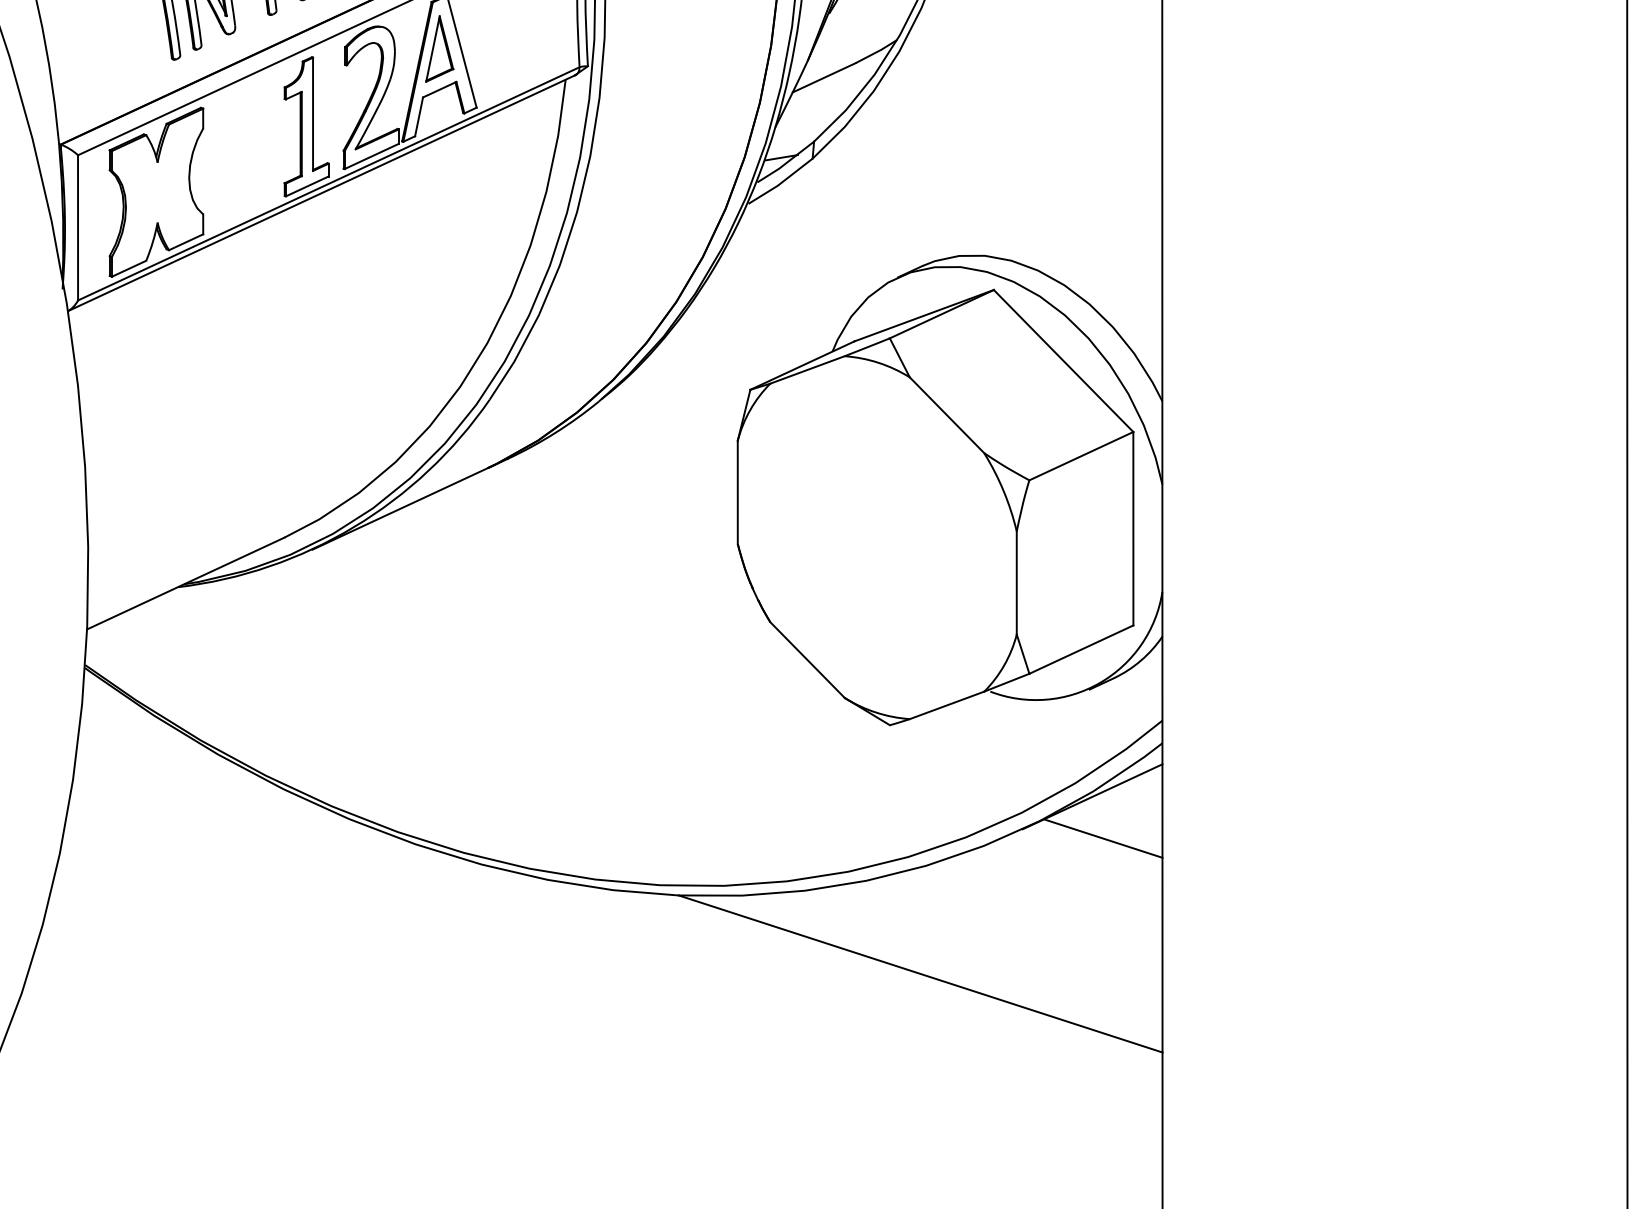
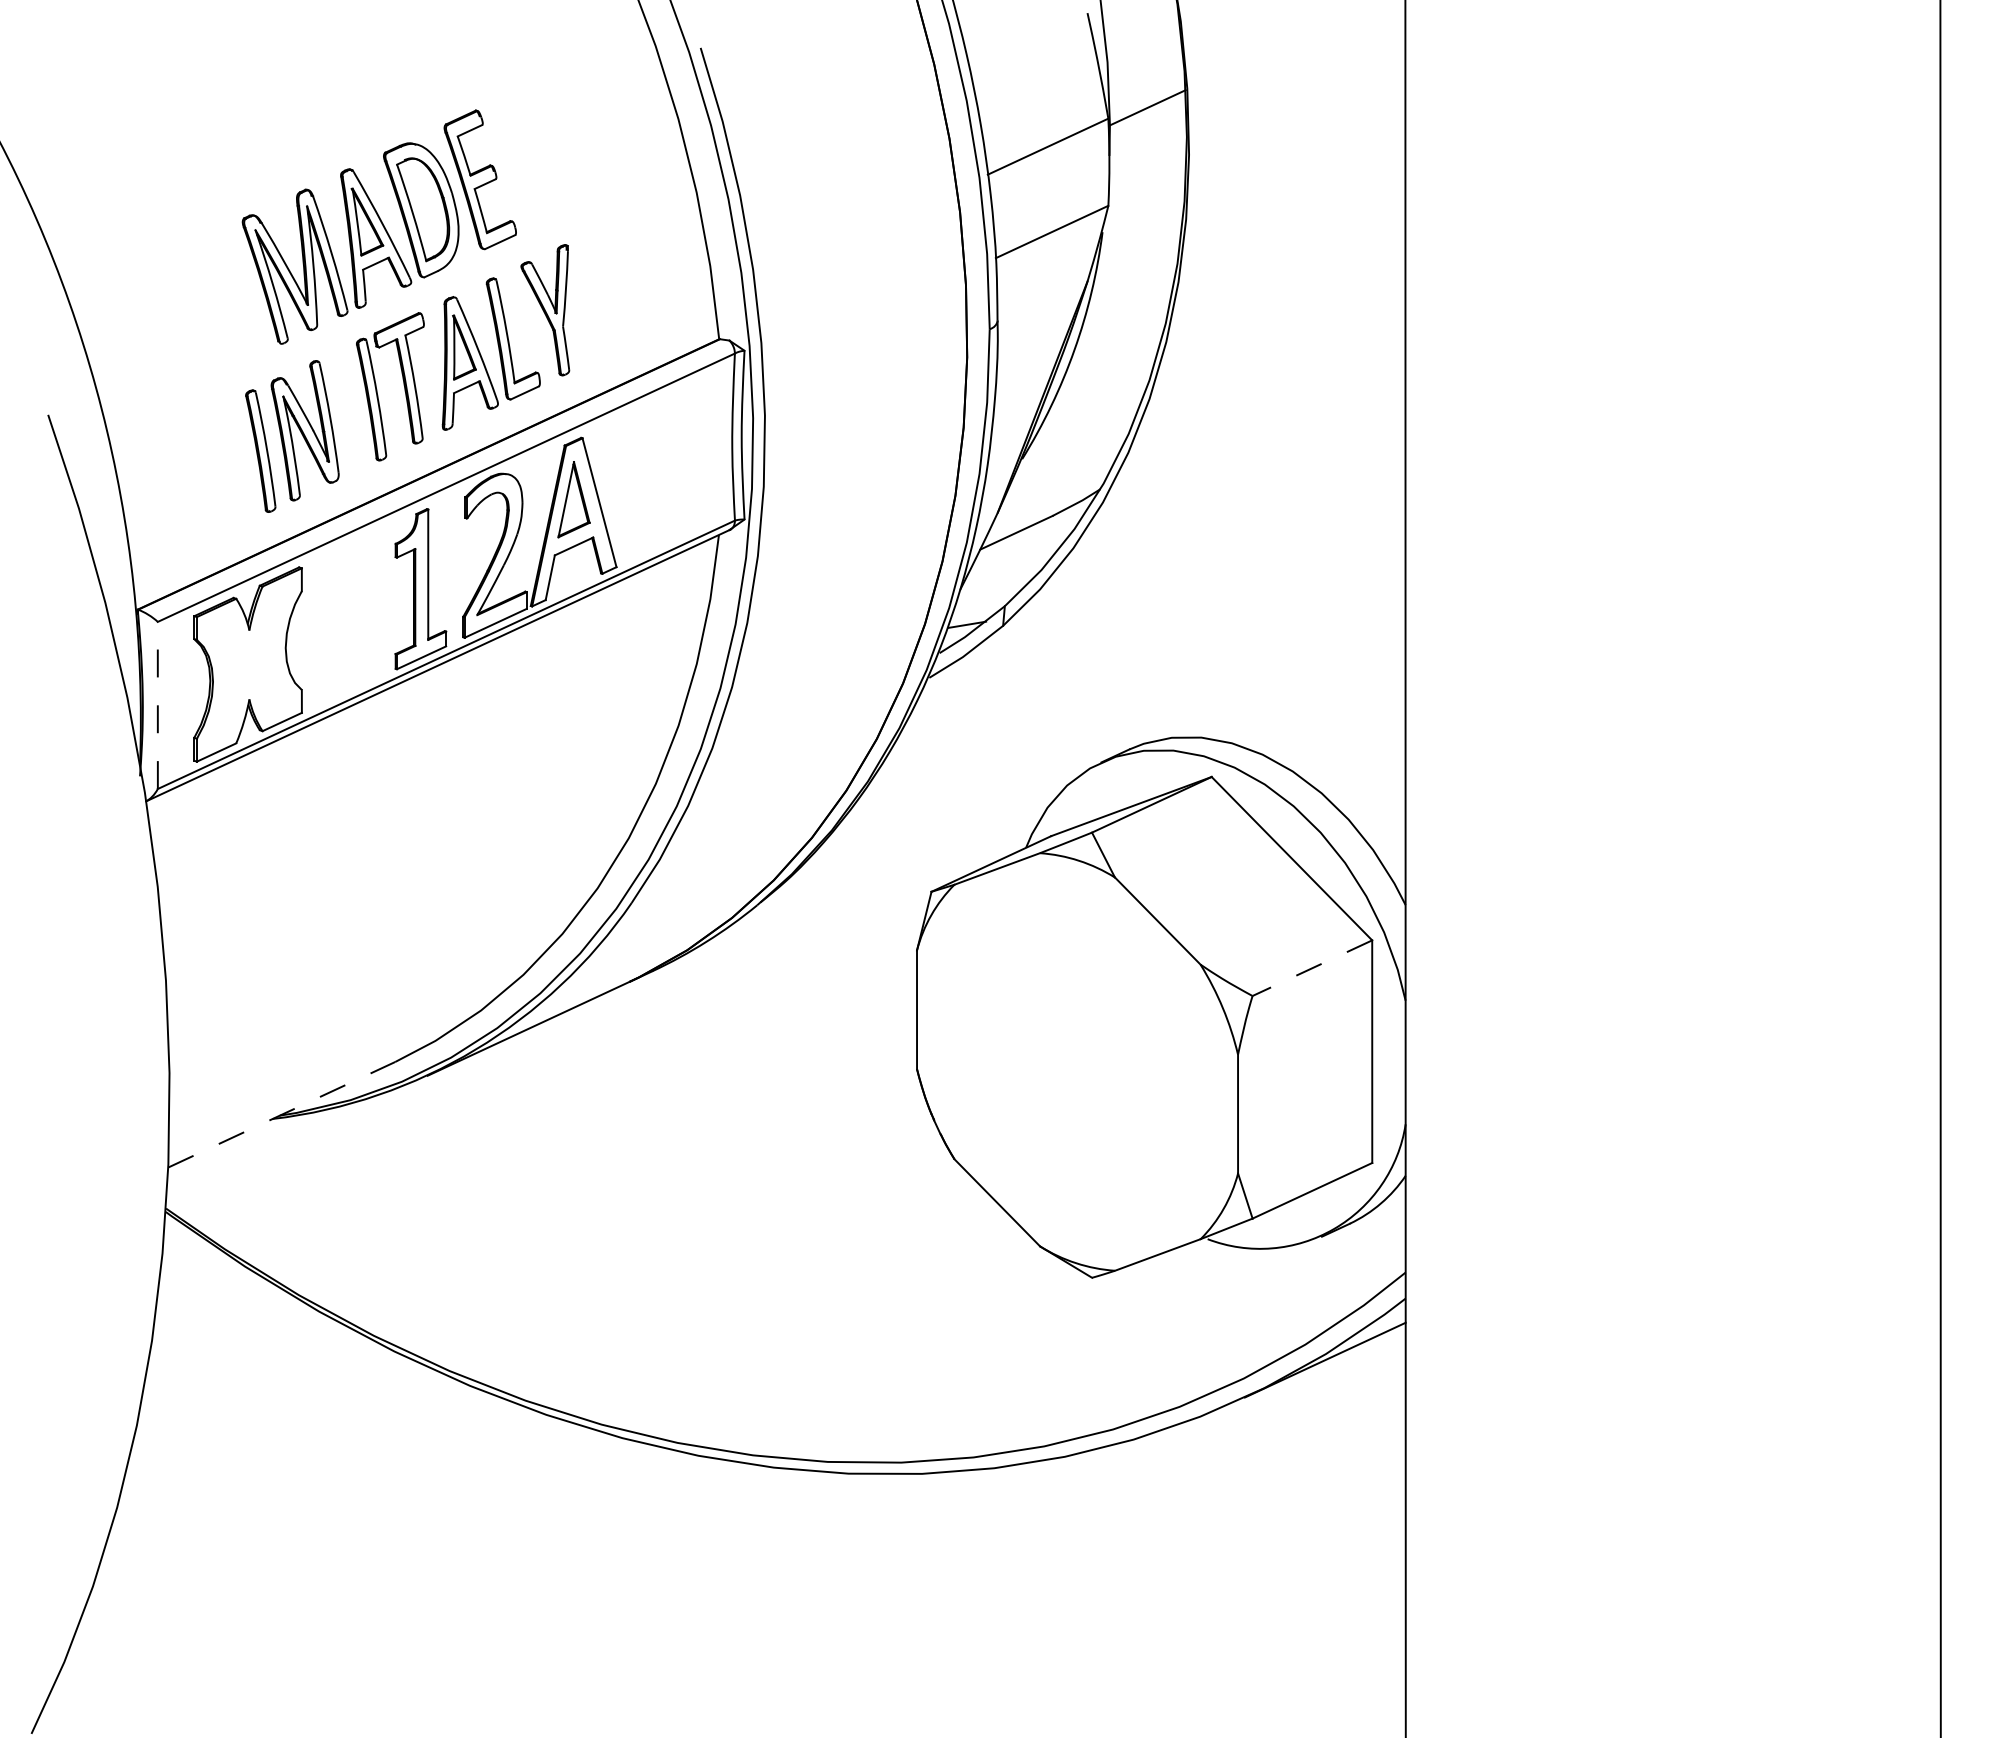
line: (77, 227) -> (157, 705), solid -> dashed
line: (1081, 456) -> (1312, 968), solid -> dashed
line: (186, 583) -> (282, 1114), solid -> dashed
line: (1103, 838) -> (1337, 1408), removed
line: (920, 973) -> (1127, 1563), removed

